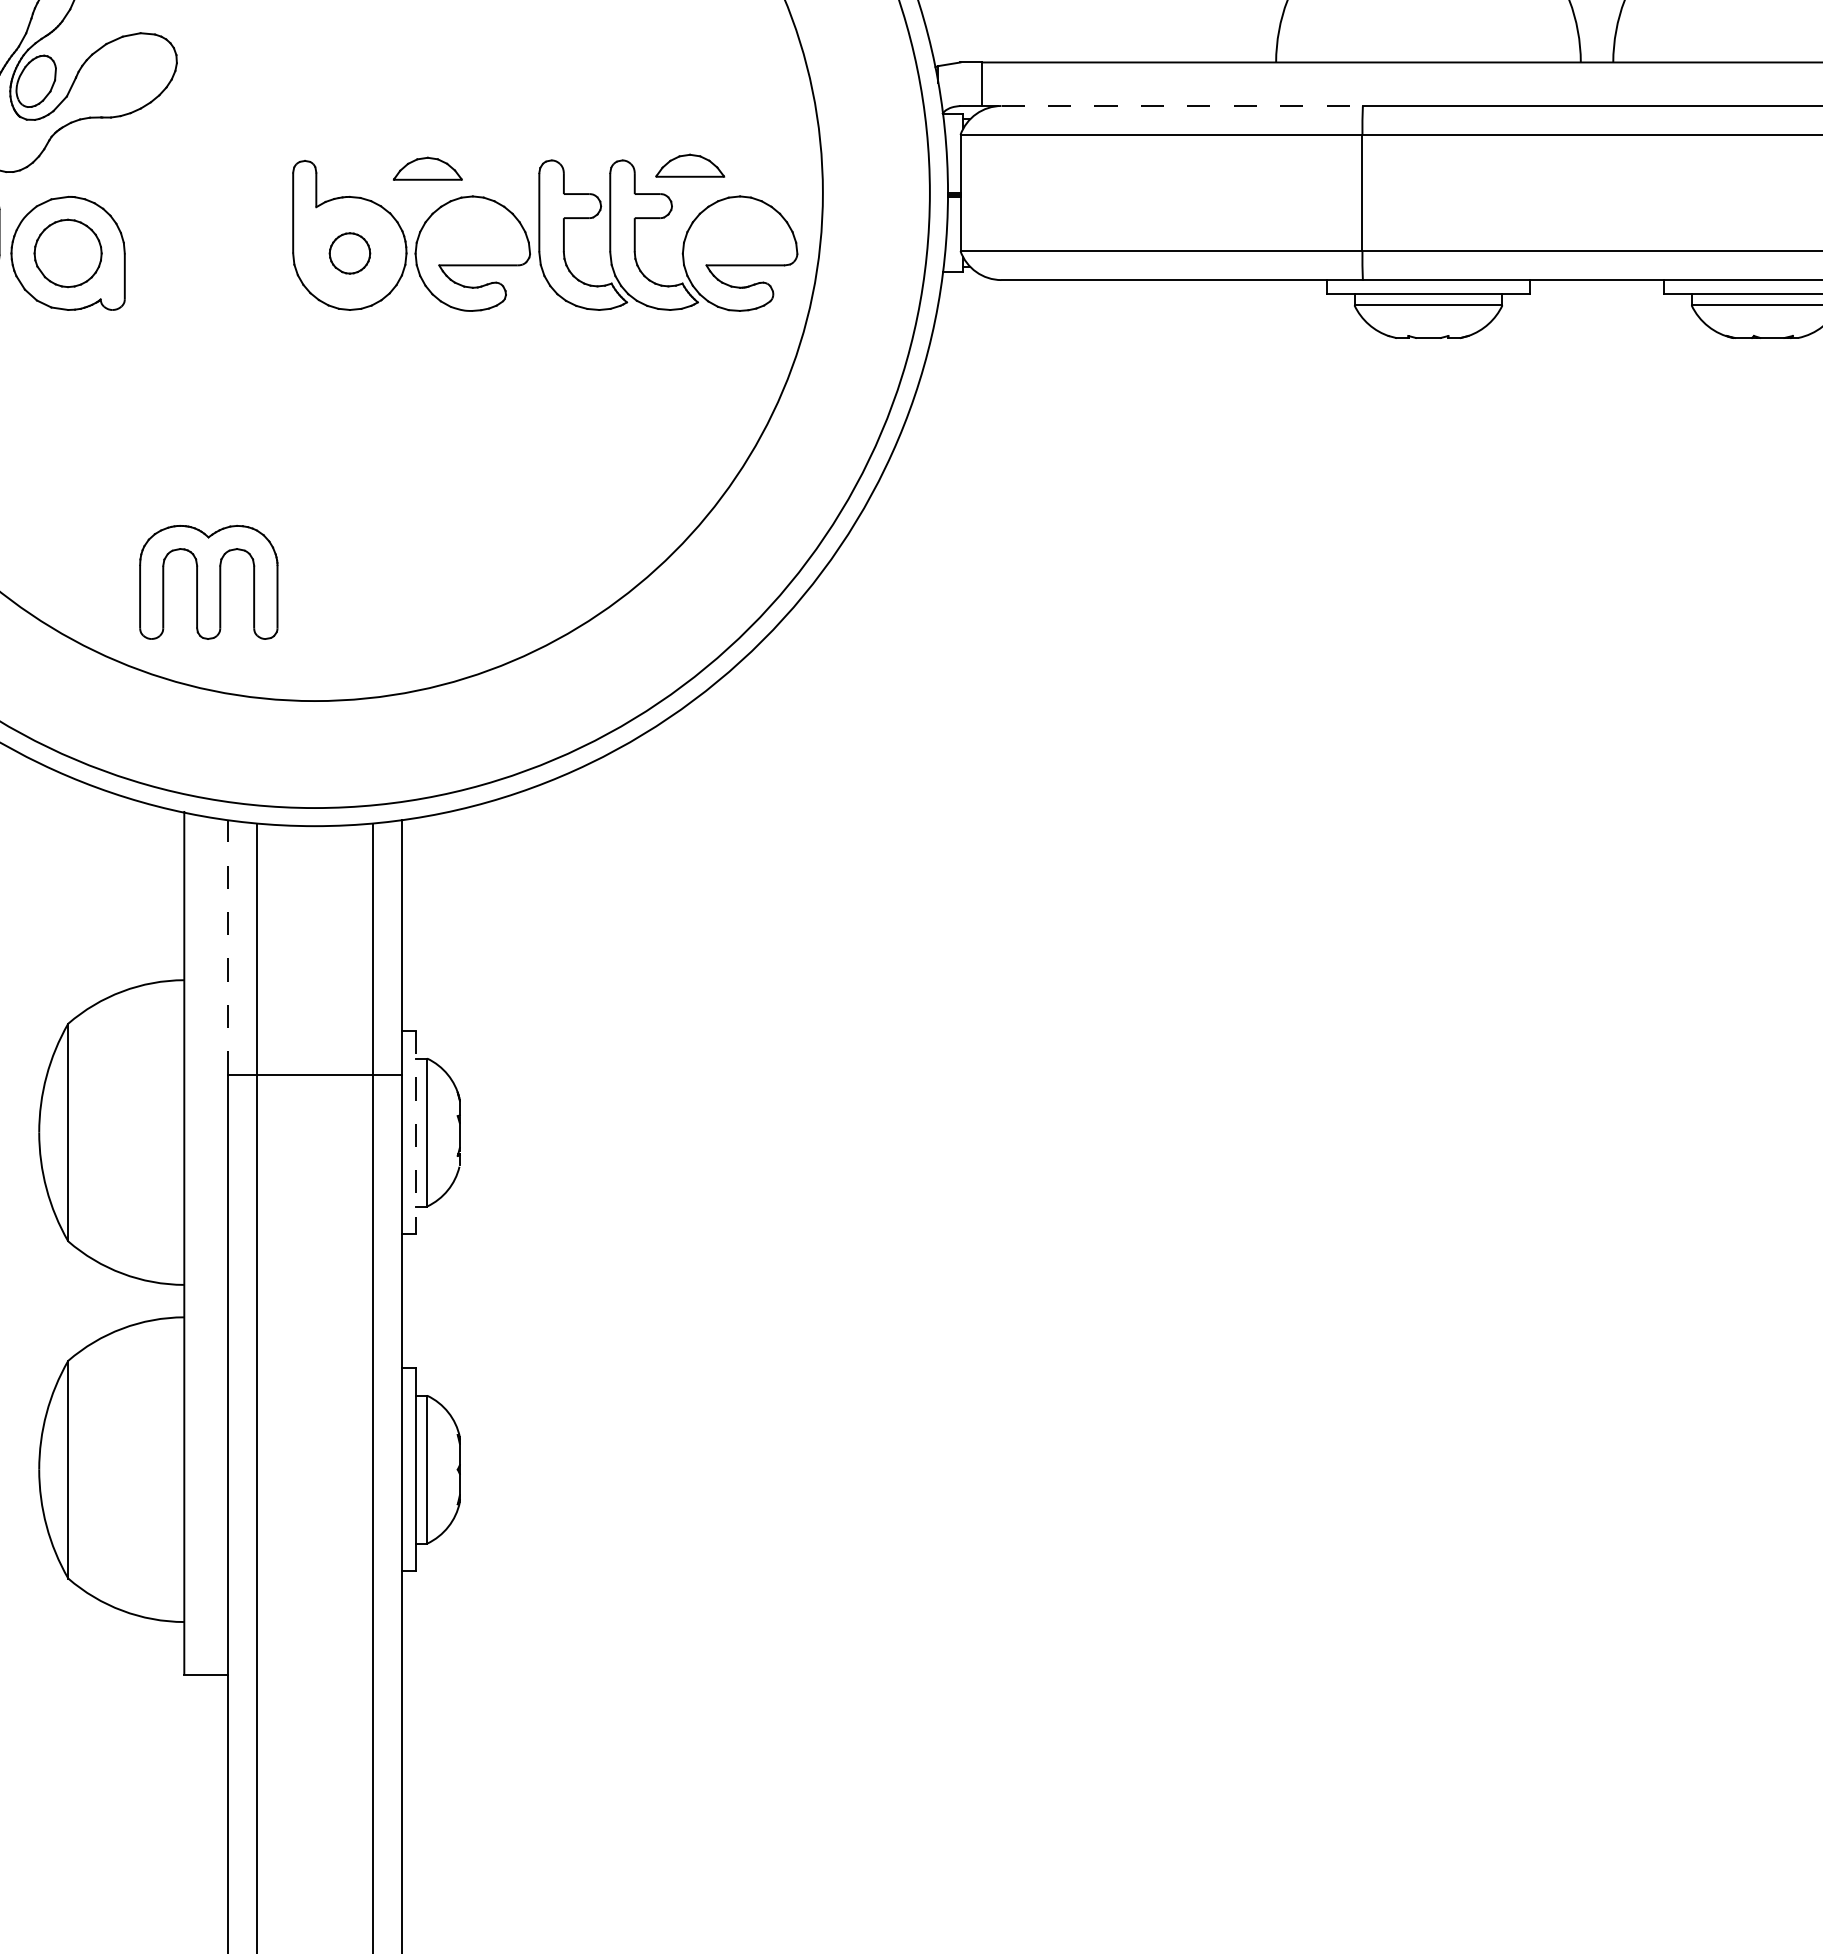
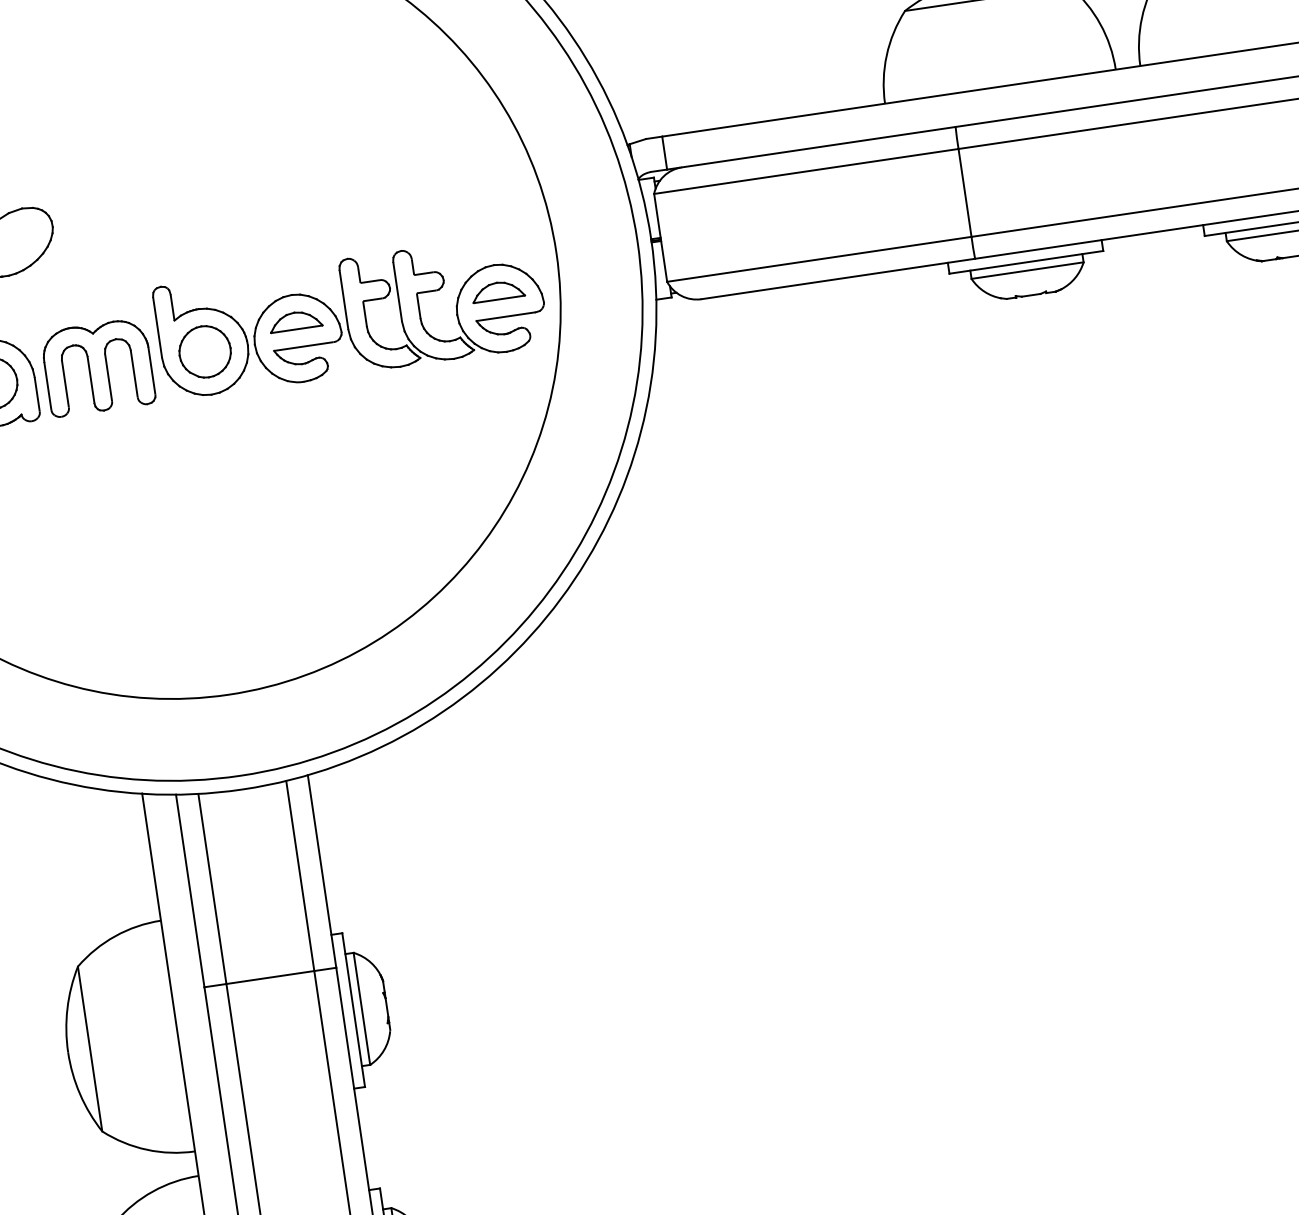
line: (1182, 105) -> (818, 146), dashed -> solid
part: (690, 165) -> (498, 290), moved
part: (427, 168) -> (295, 320), moved
part: (349, 253) -> (204, 351), size x1.67
part: (208, 581) -> (97, 366), moved
line: (227, 946) -> (189, 890), dashed -> solid
line: (416, 1132) -> (353, 1010), dashed -> solid

